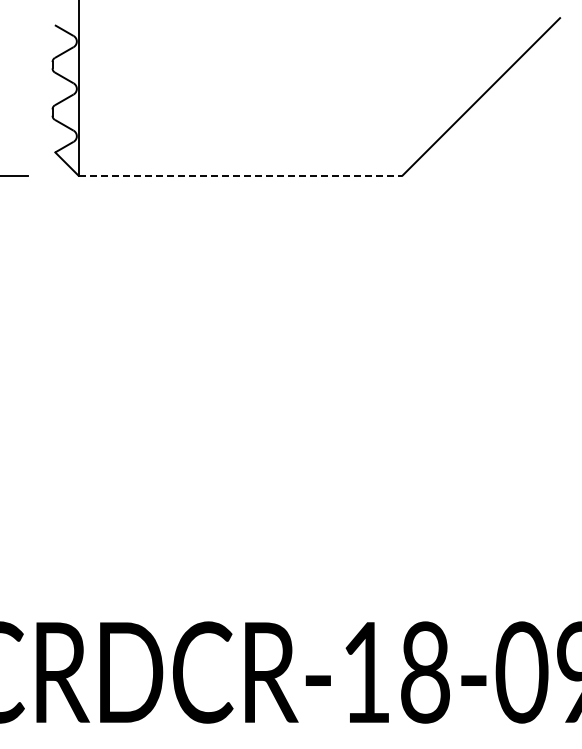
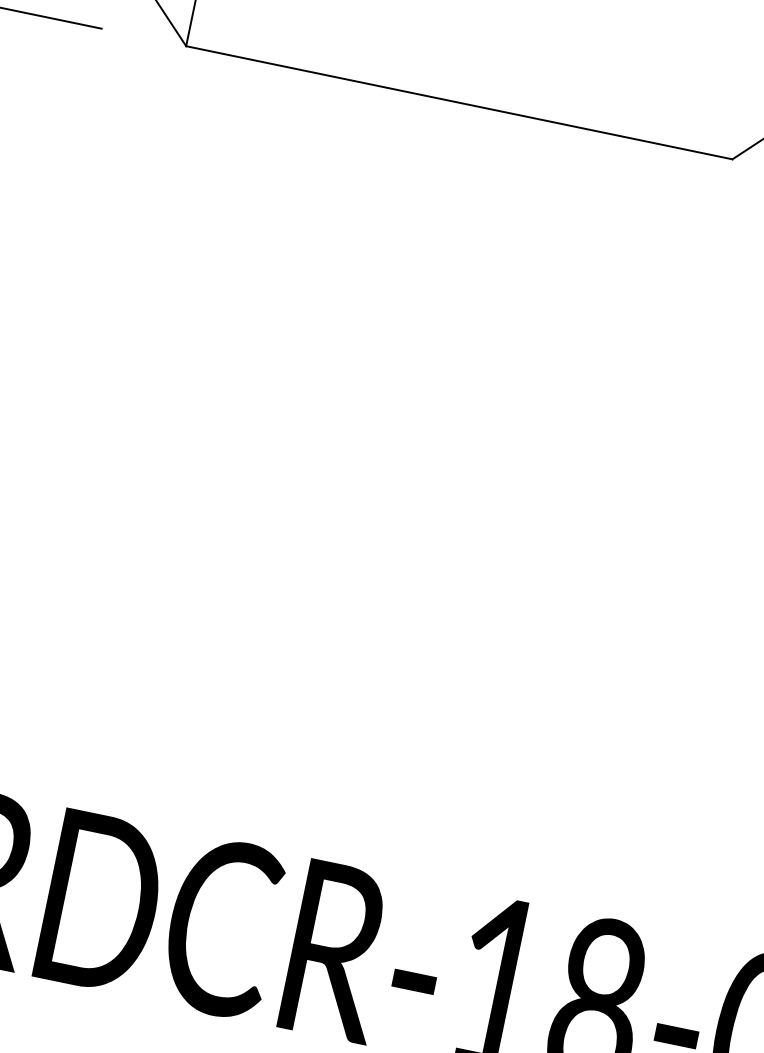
line: (240, 175) -> (459, 102), dashed -> solid

